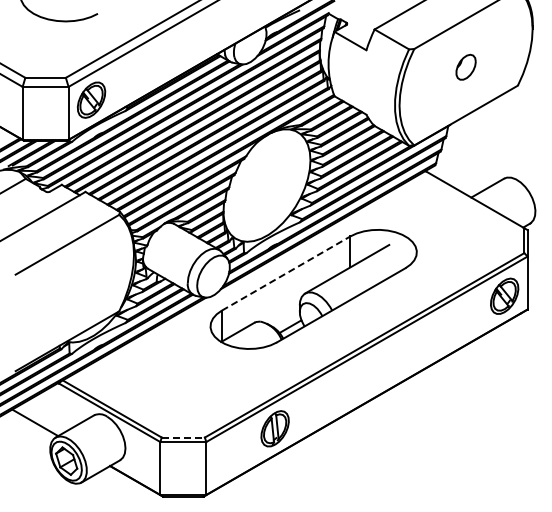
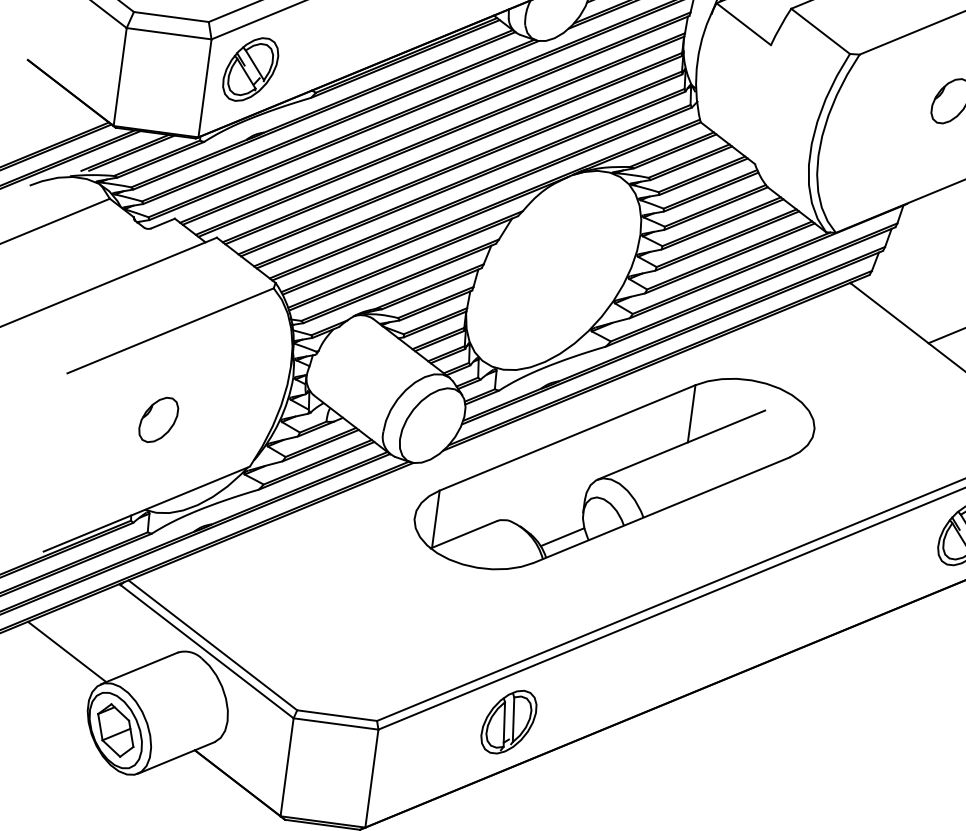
line: (286, 273) -> (568, 437), dashed -> solid
part: (66, 292) -> (157, 418), added
line: (183, 437) -> (337, 715), dashed -> solid

